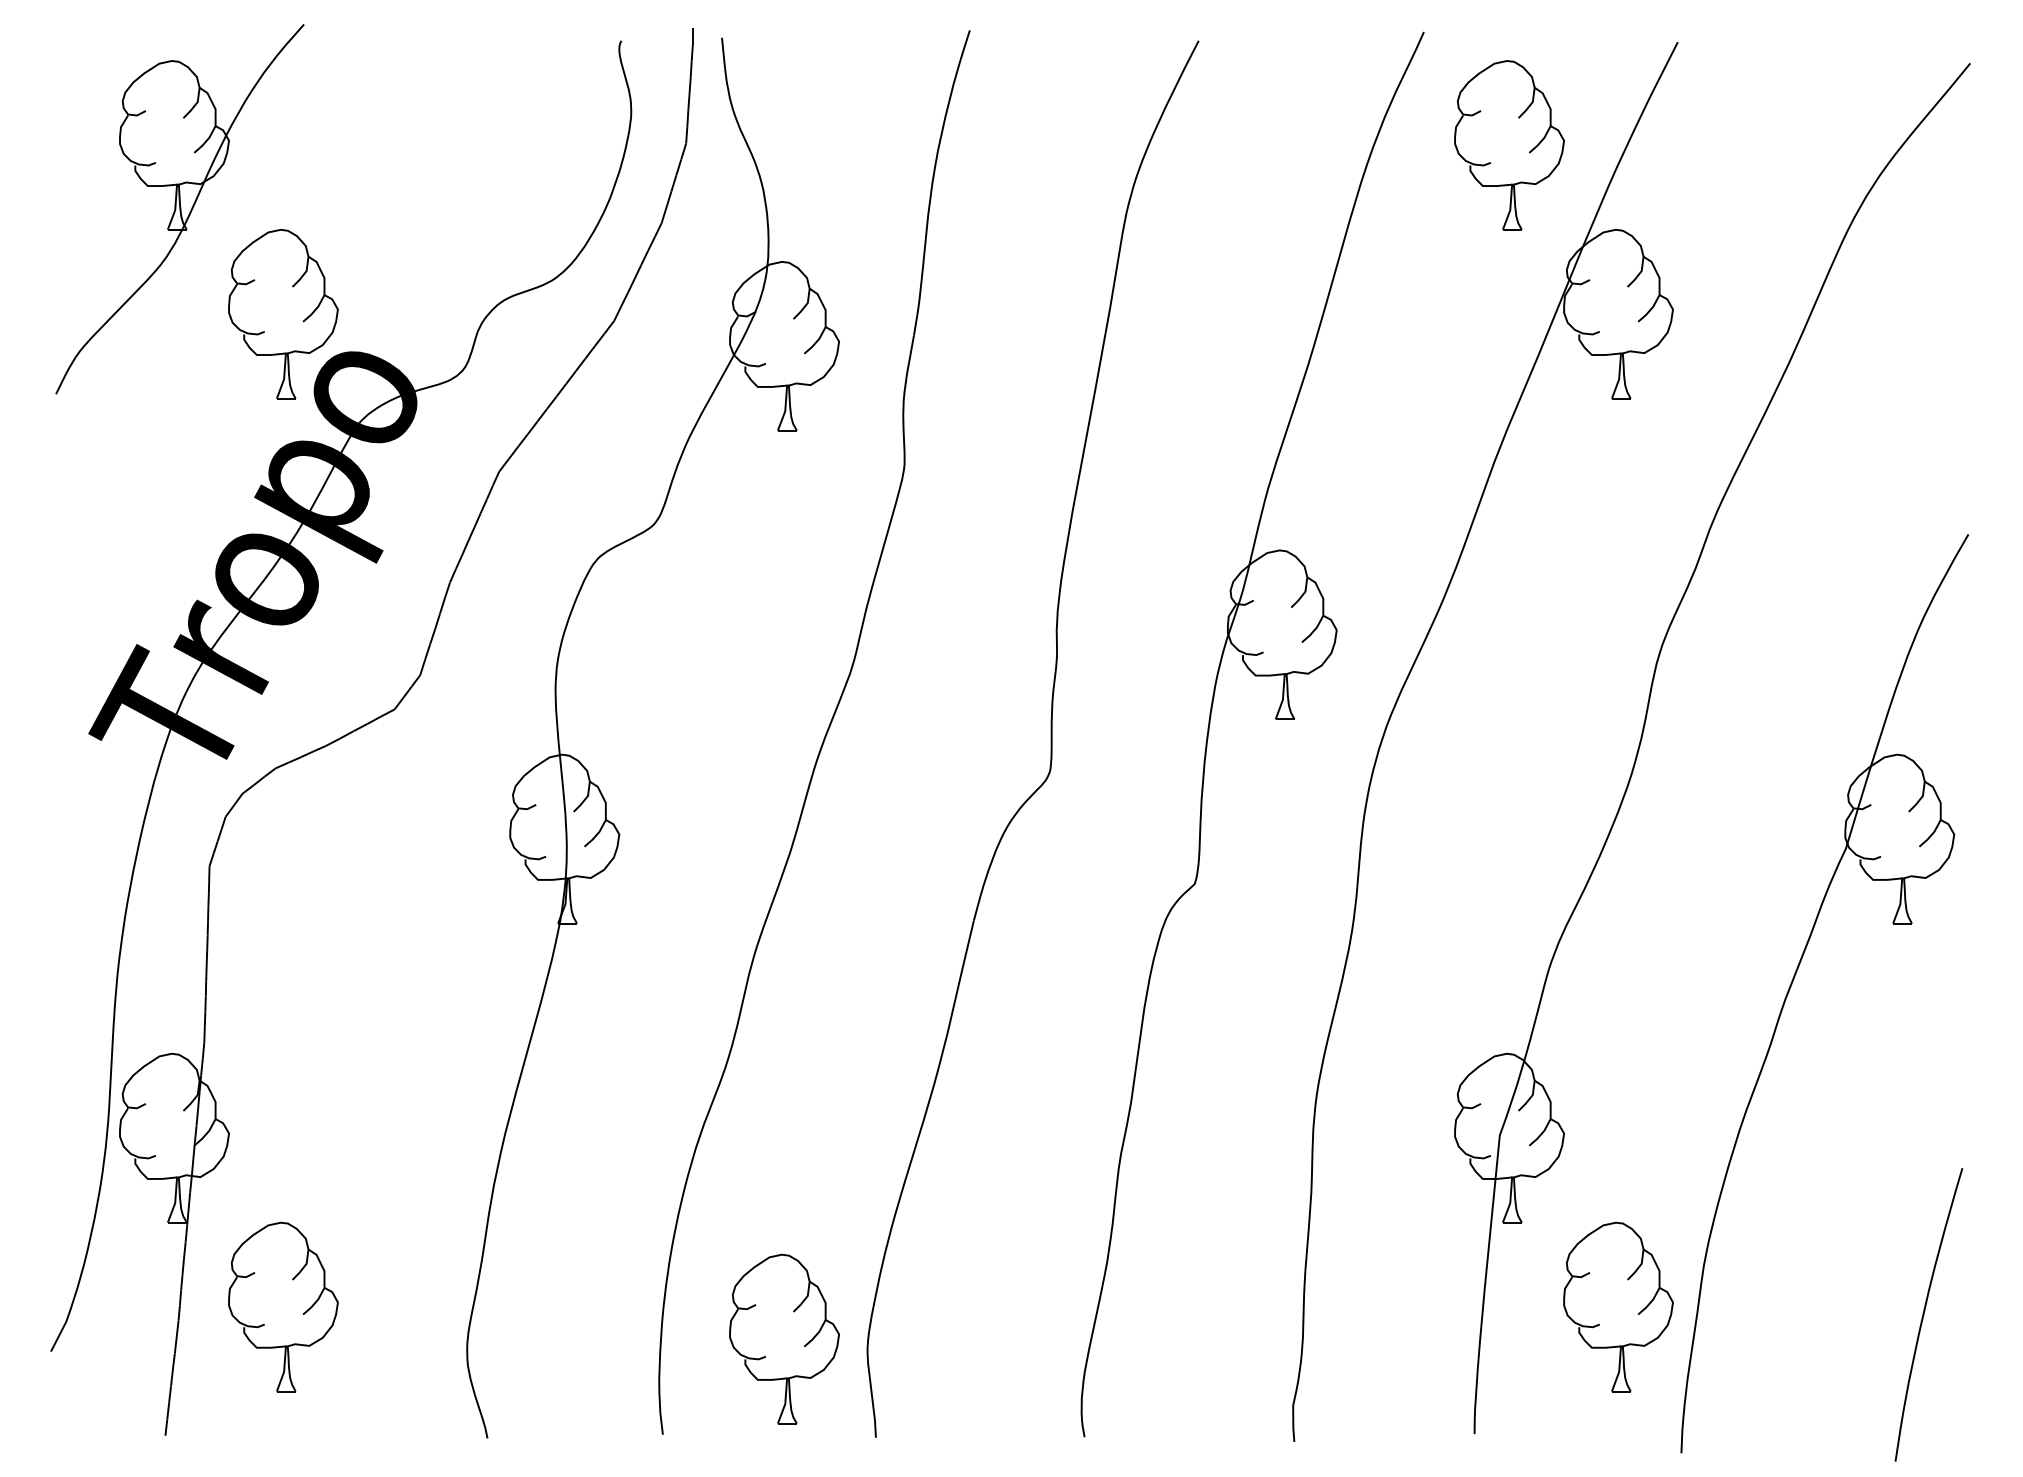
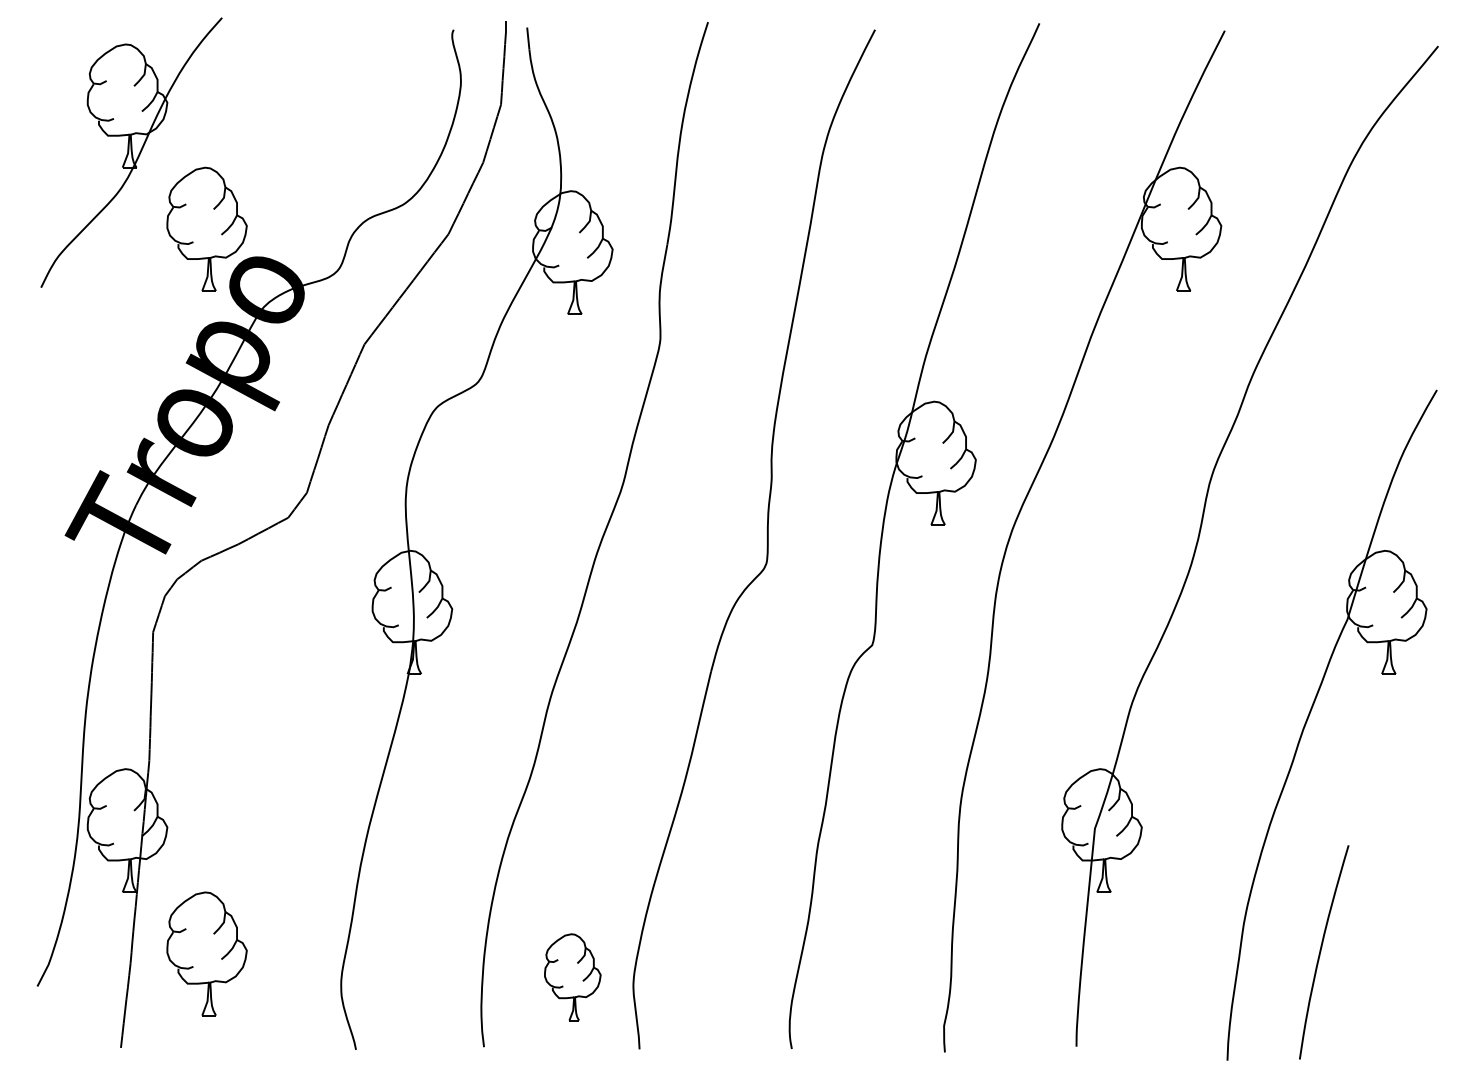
part: (1509, 145) -> (1101, 106), removed
part: (1618, 1306) -> (1181, 953), removed
curve: (1924, 1314) -> (1320, 952), moved
part: (784, 1338) -> (572, 976), size x0.7

